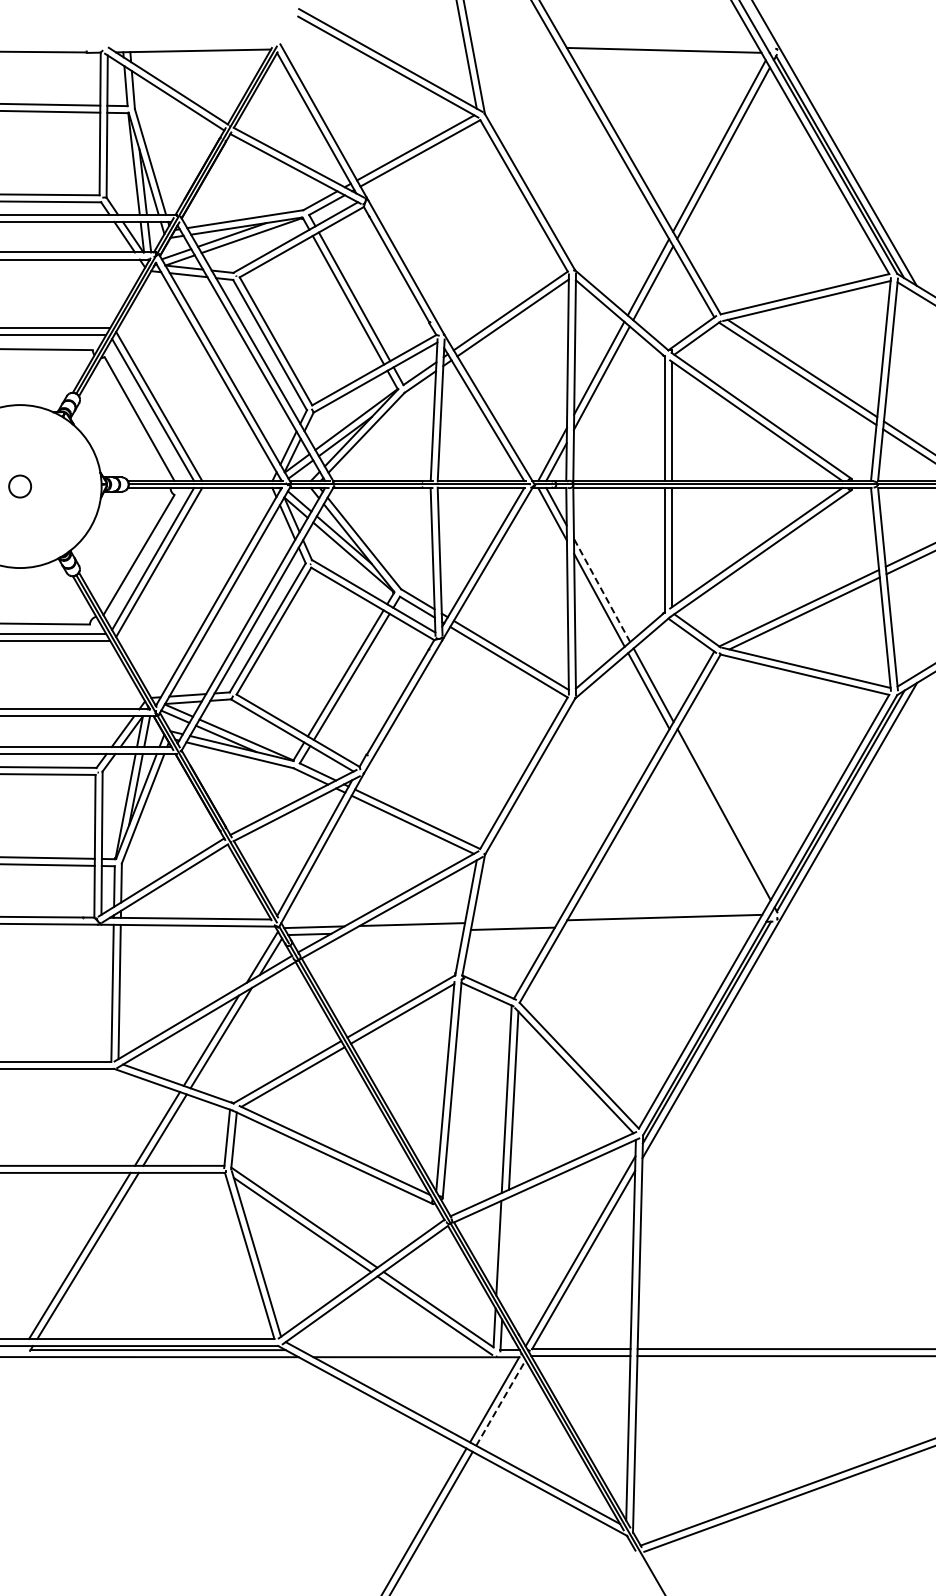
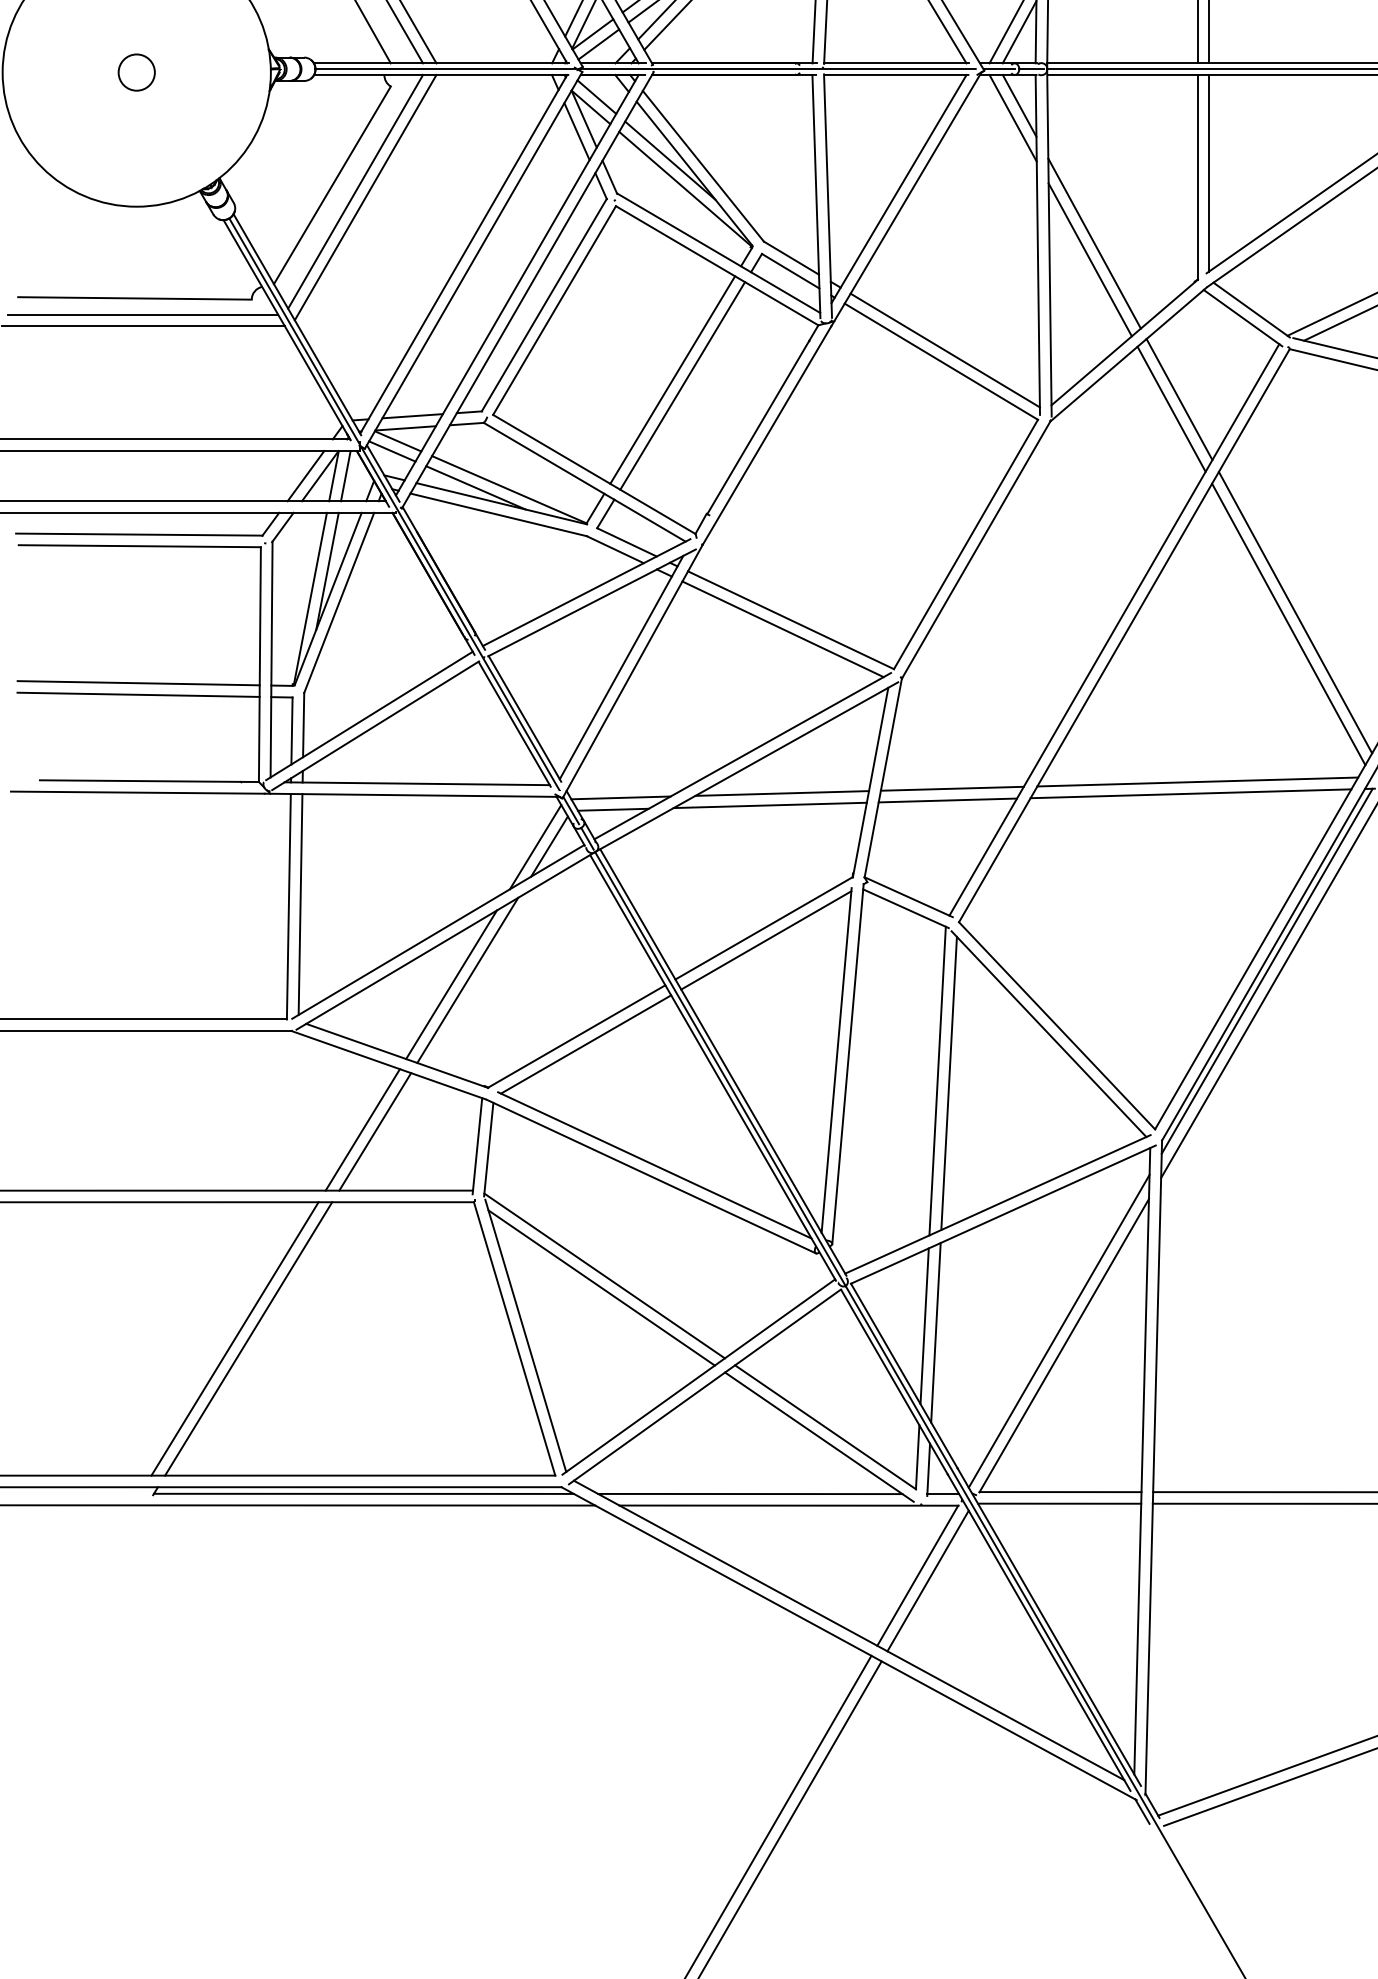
line: (602, 590) -> (1095, 243), dashed -> solid
line: (719, 821) -> (1287, 623), added
line: (515, 921) -> (952, 788), added
line: (660, 924) -> (1190, 793), added
line: (404, 931) -> (769, 804), added
line: (505, 1251) -> (935, 1331), added
line: (392, 1350) -> (749, 1494), added
line: (501, 1402) -> (929, 1580), dashed -> solid

